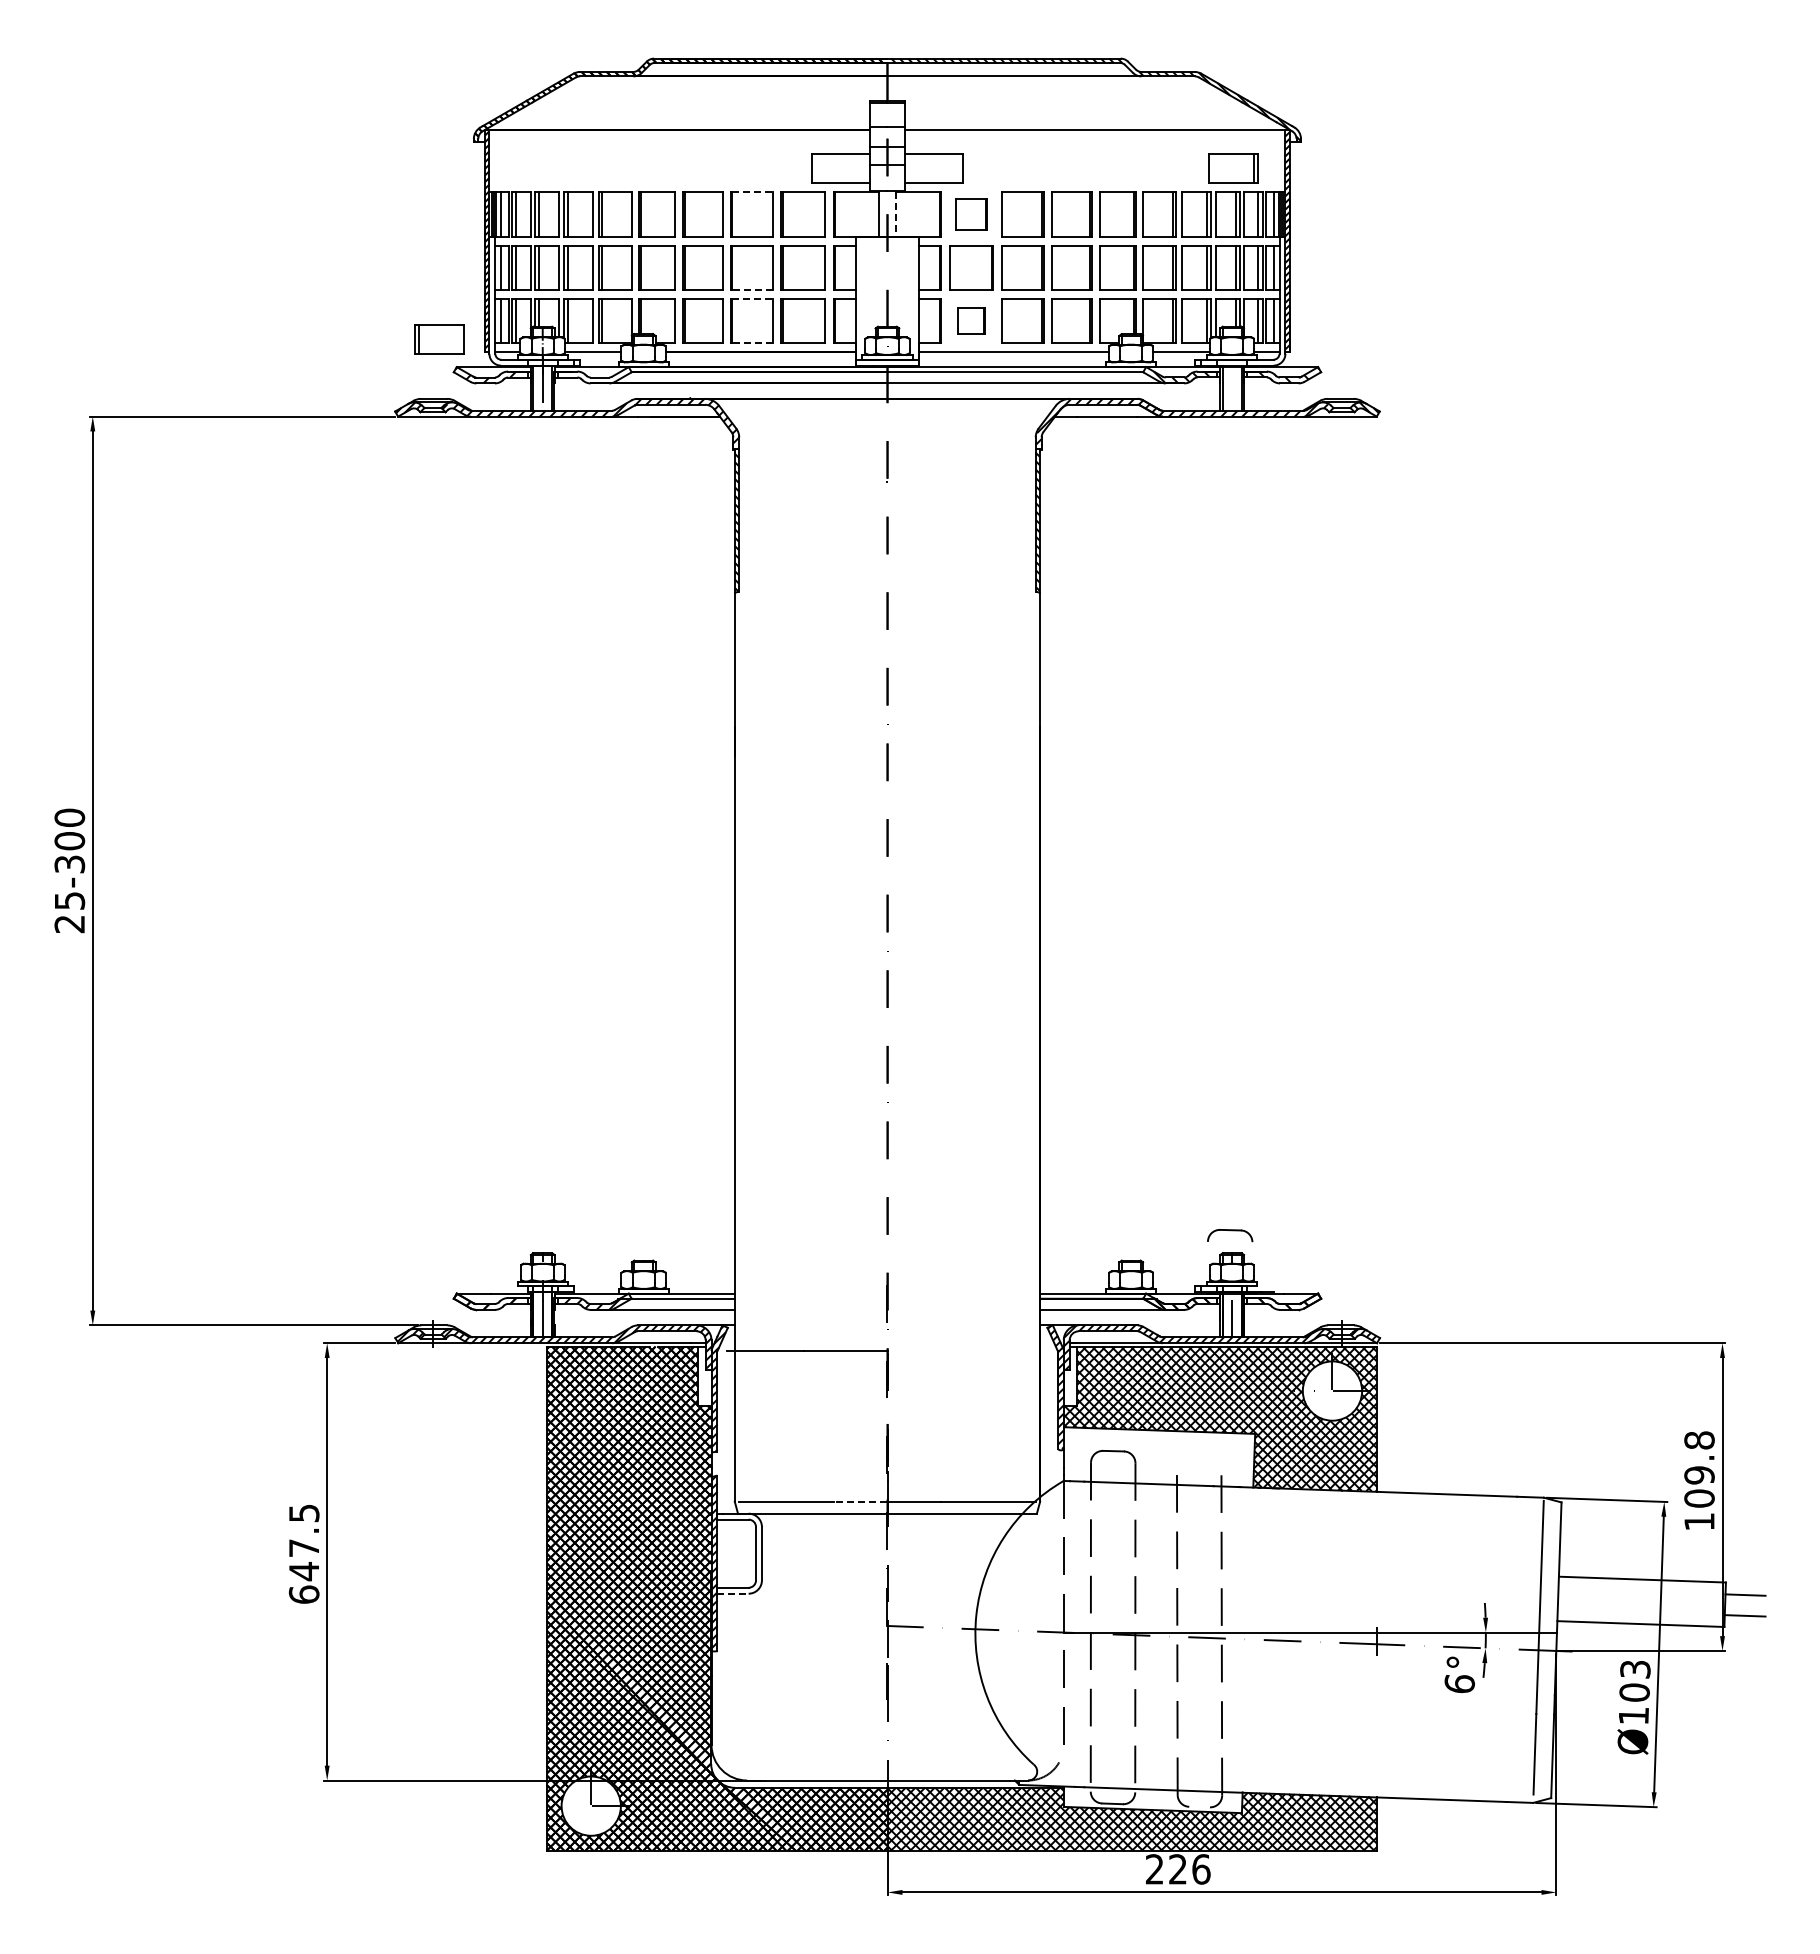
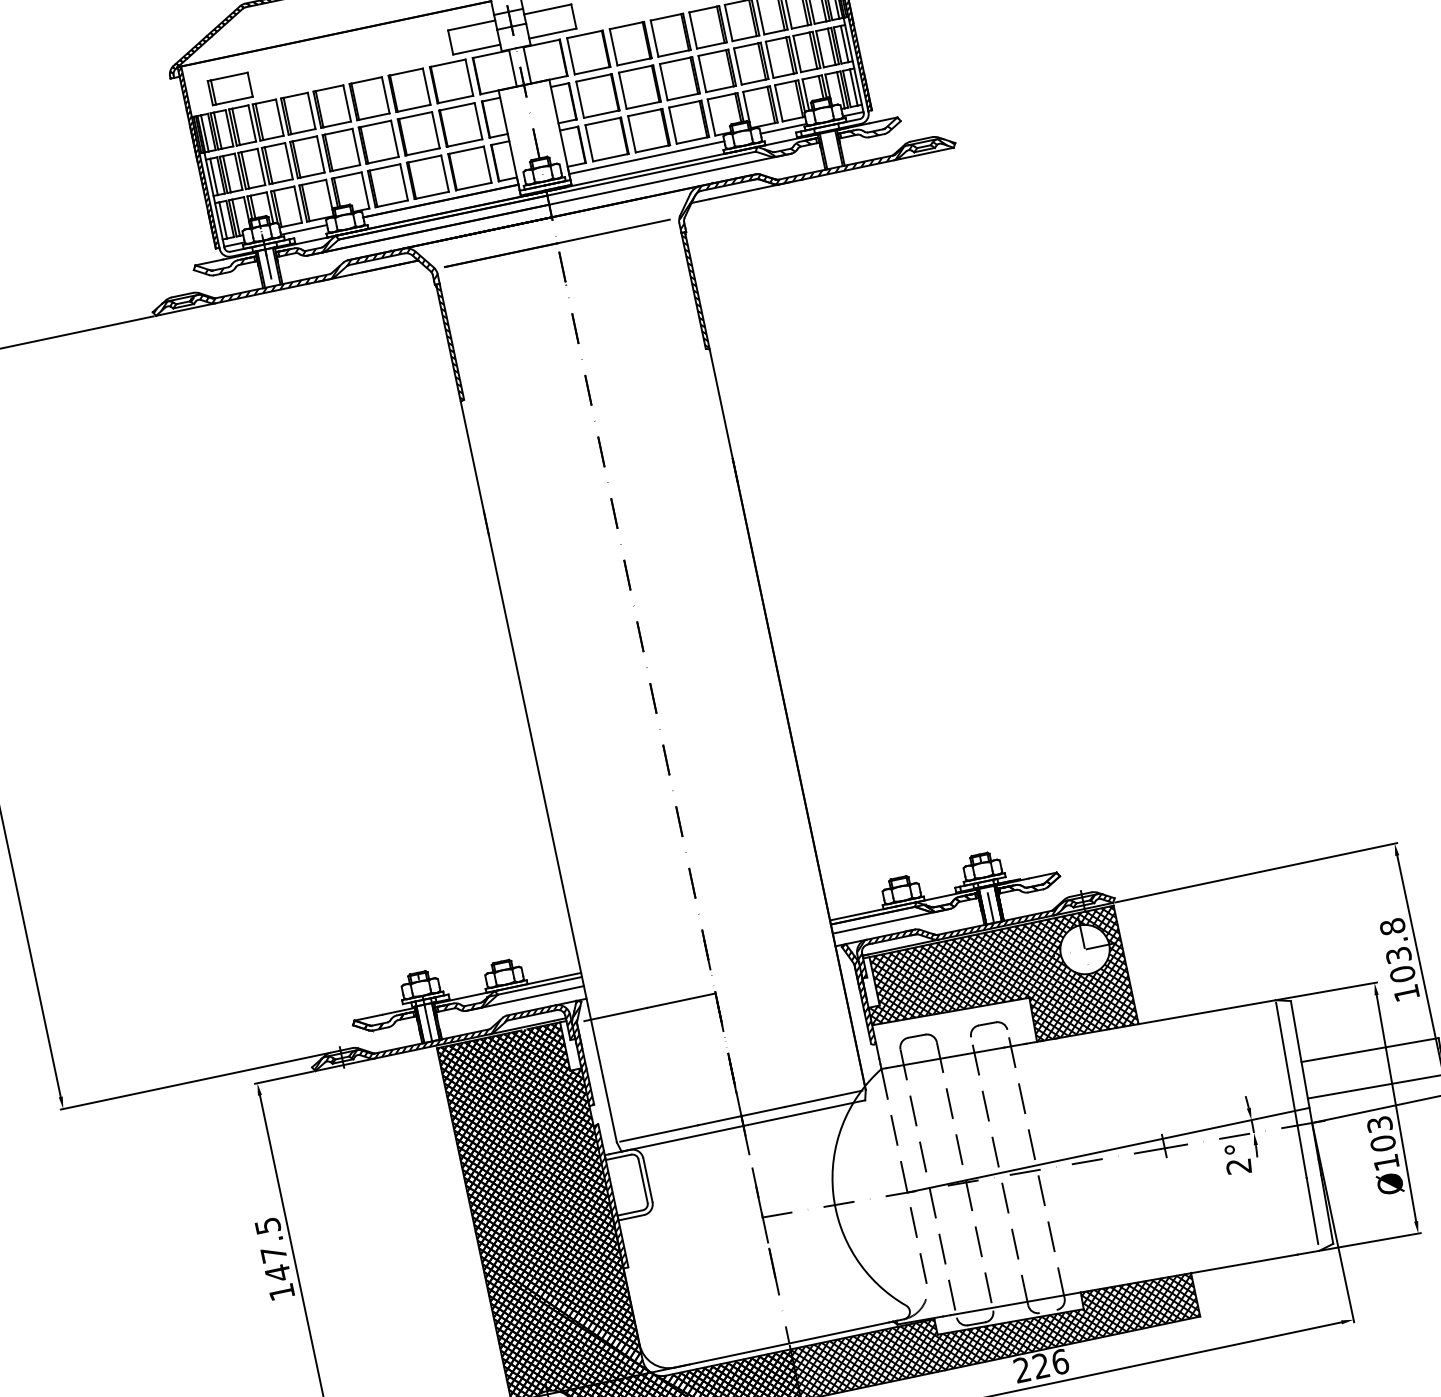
line: (753, 192) -> (407, 72), dashed -> solid
line: (896, 214) -> (527, 65), dashed -> solid
part: (971, 214) -> (588, 52), size x1.43
line: (752, 290) -> (423, 152), dashed -> solid
line: (753, 298) -> (425, 158), dashed -> solid
part: (971, 320) -> (606, 138), size x1.67
part: (439, 339) -> (230, 88), moved
line: (752, 343) -> (432, 195), dashed -> solid
hatch: (589, 377) -> (305, 251), added
line: (887, 430) -> (557, 243), added
part: (1230, 1235) -> (988, 1028), moved
text: (1699, 1475) -> (1398, 955), 109.8 -> 103.8
line: (860, 1501) -> (719, 1120), dashed -> solid
line: (733, 1593) -> (631, 1217), dashed -> solid
text: (303, 1594) -> (281, 1292), 647.5 -> 147.5
text: (1459, 1684) -> (1238, 1166), 6° -> 2°

